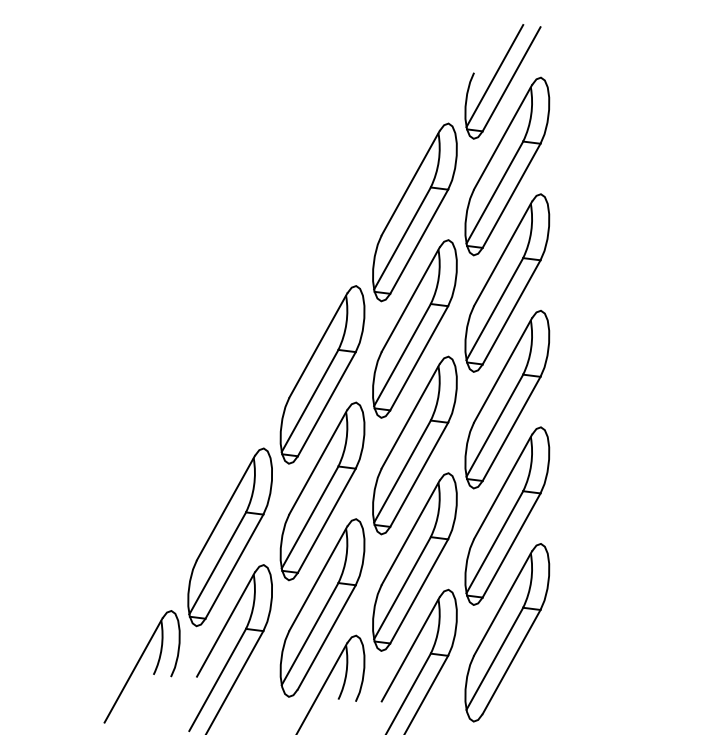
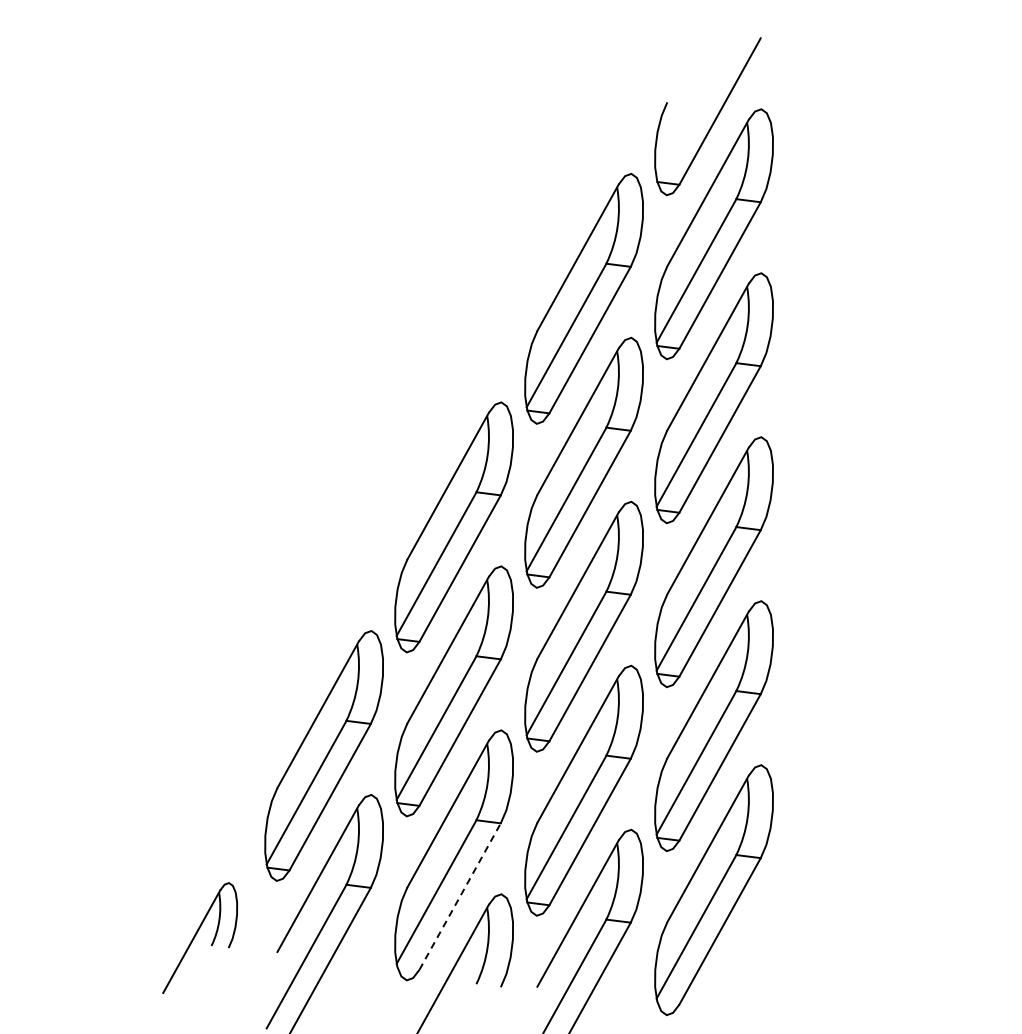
line: (494, 75) -> (696, 106), removed
line: (327, 637) -> (460, 896), solid -> dashed
part: (141, 666) -> (199, 937), size x0.7

